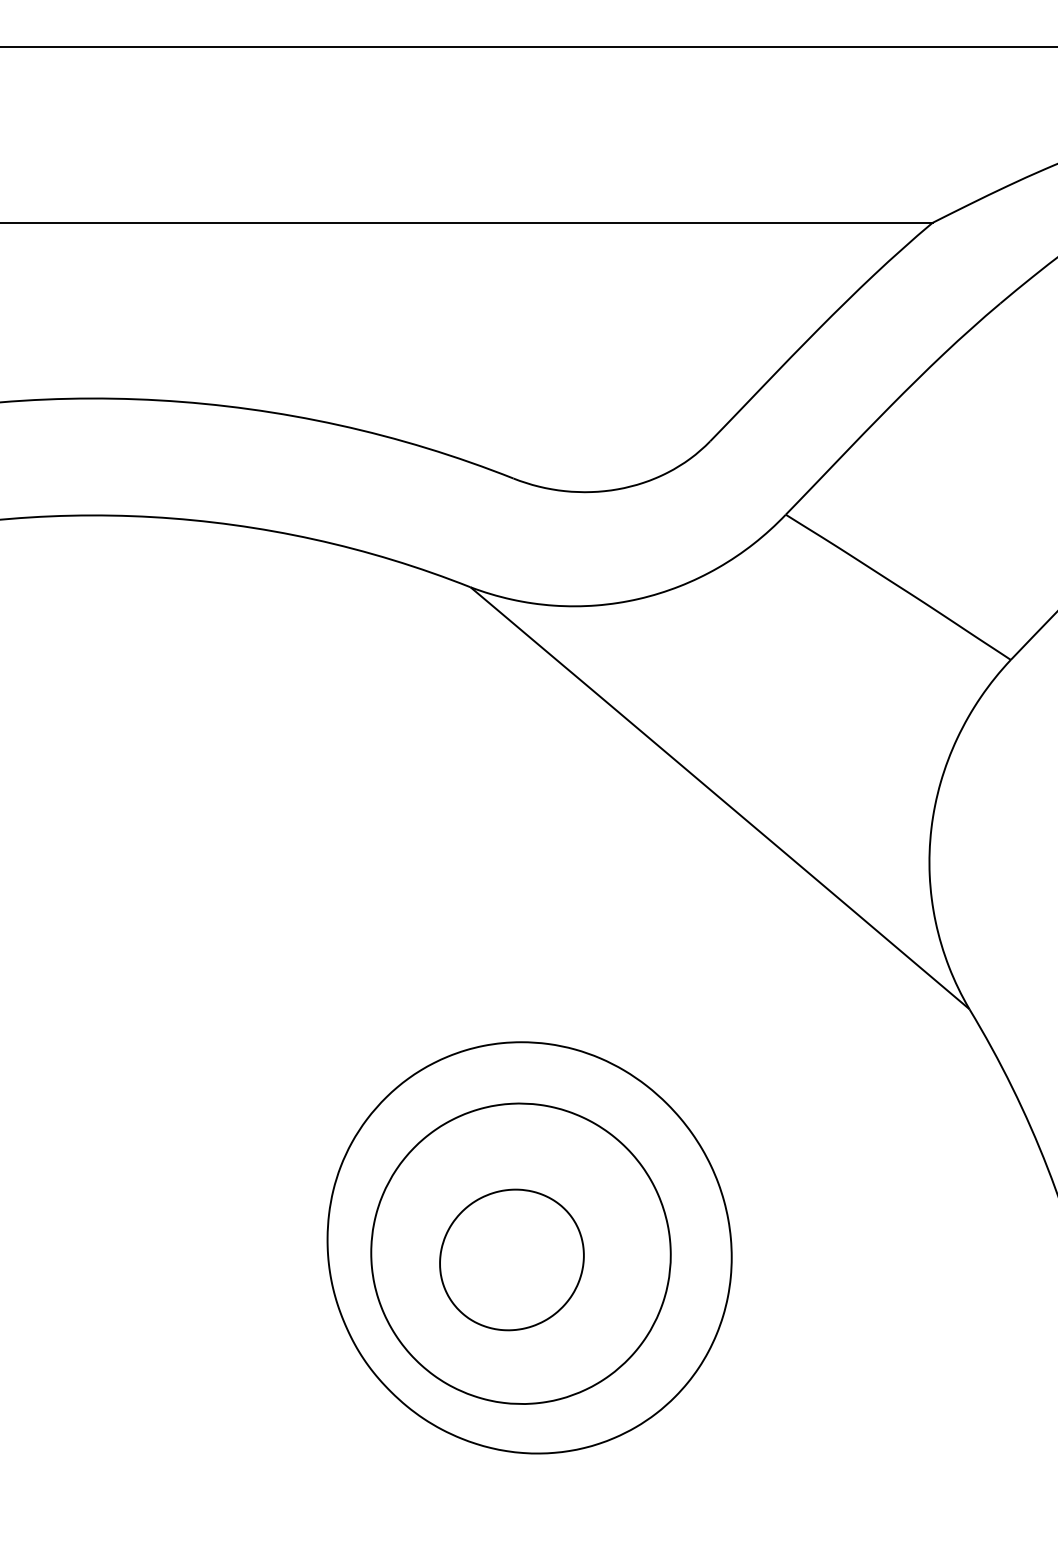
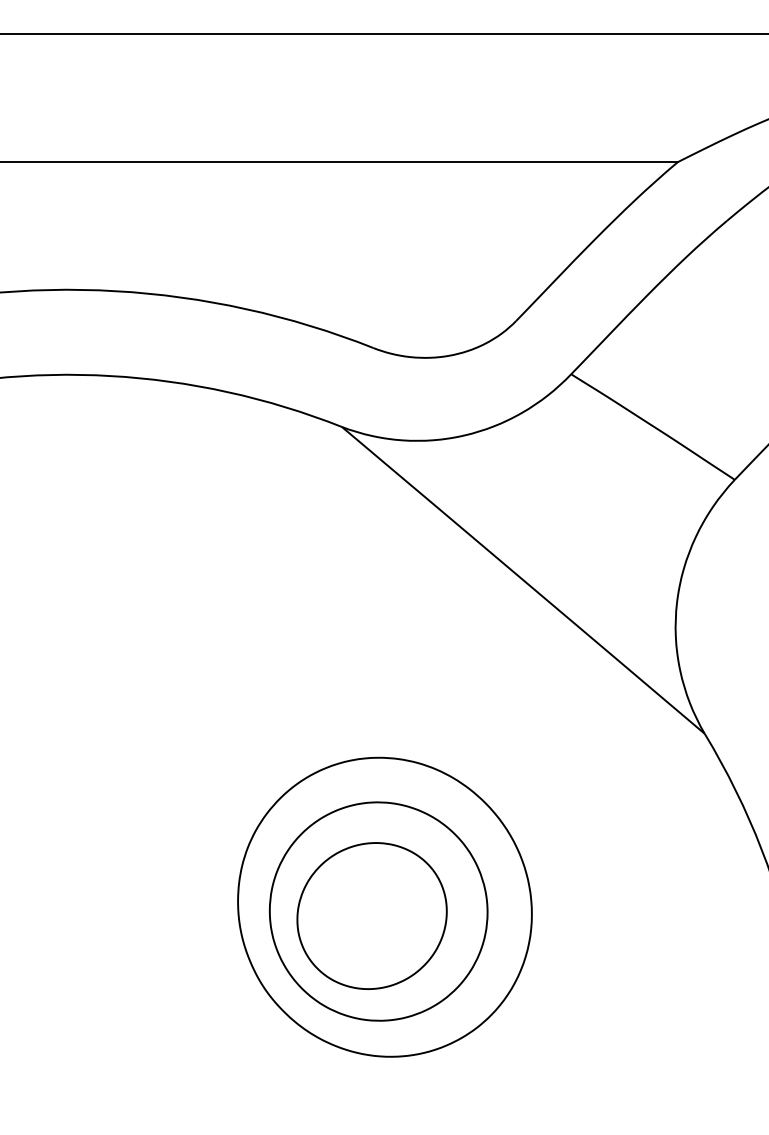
part: (511, 1259) -> (371, 915), size x1.43

